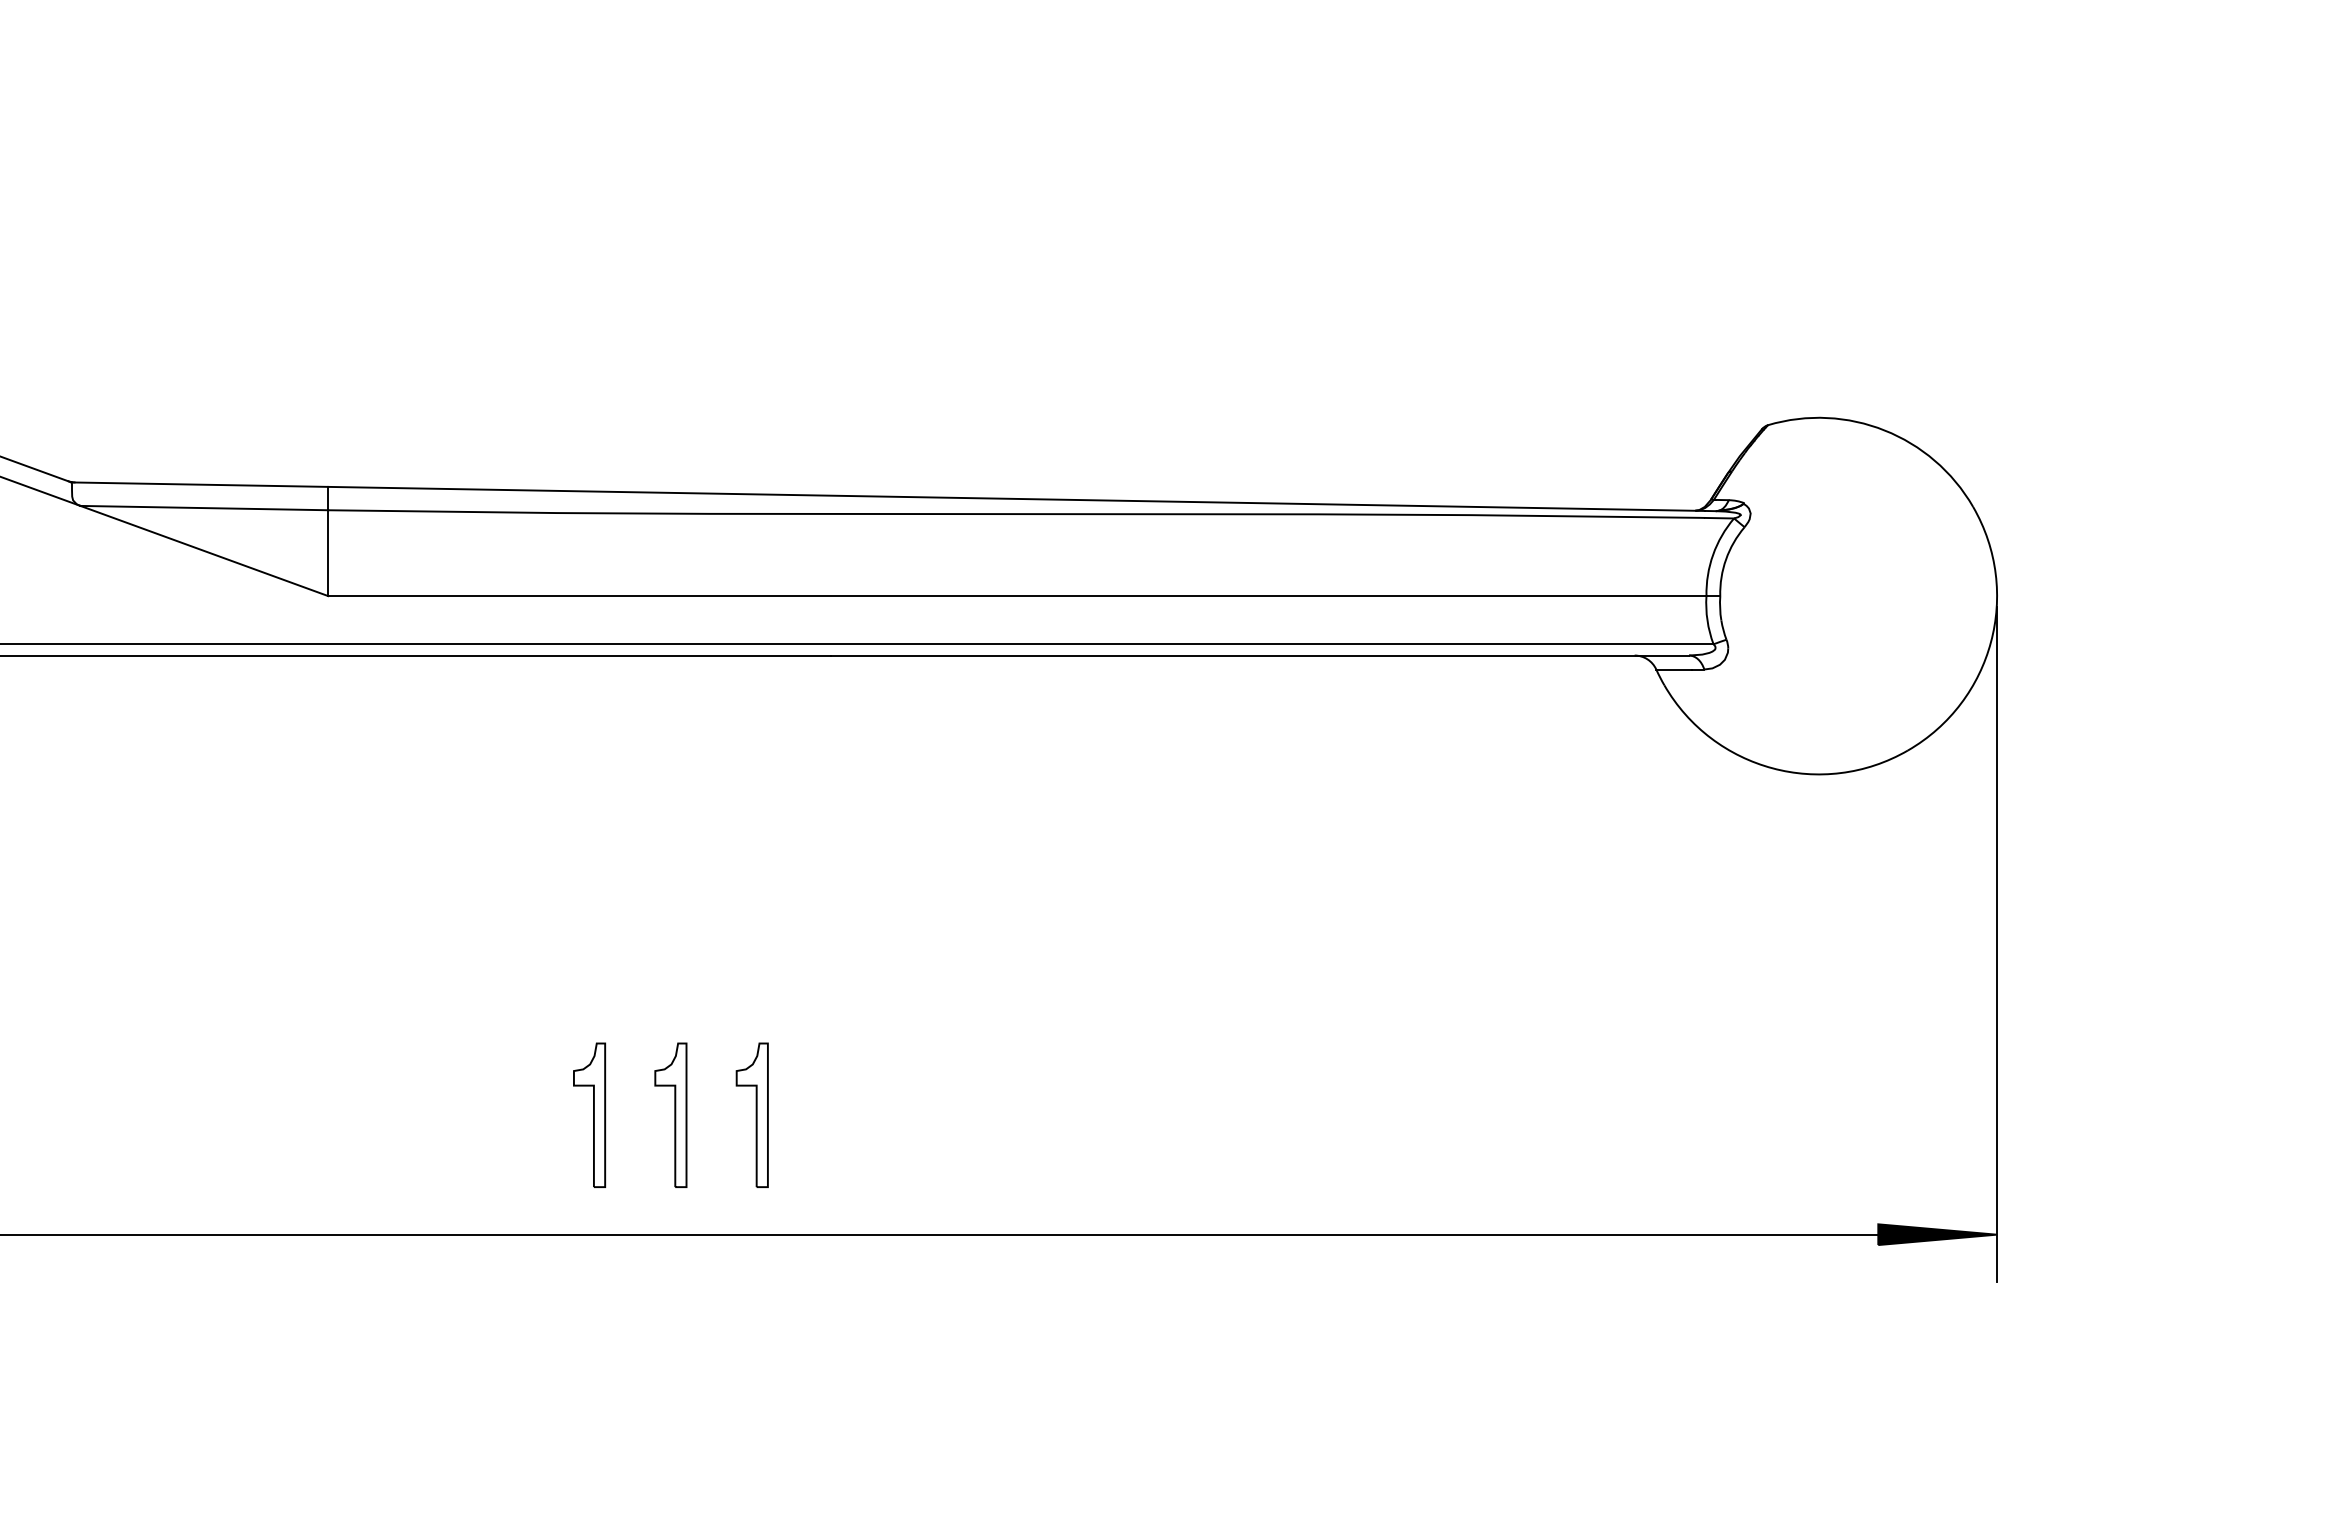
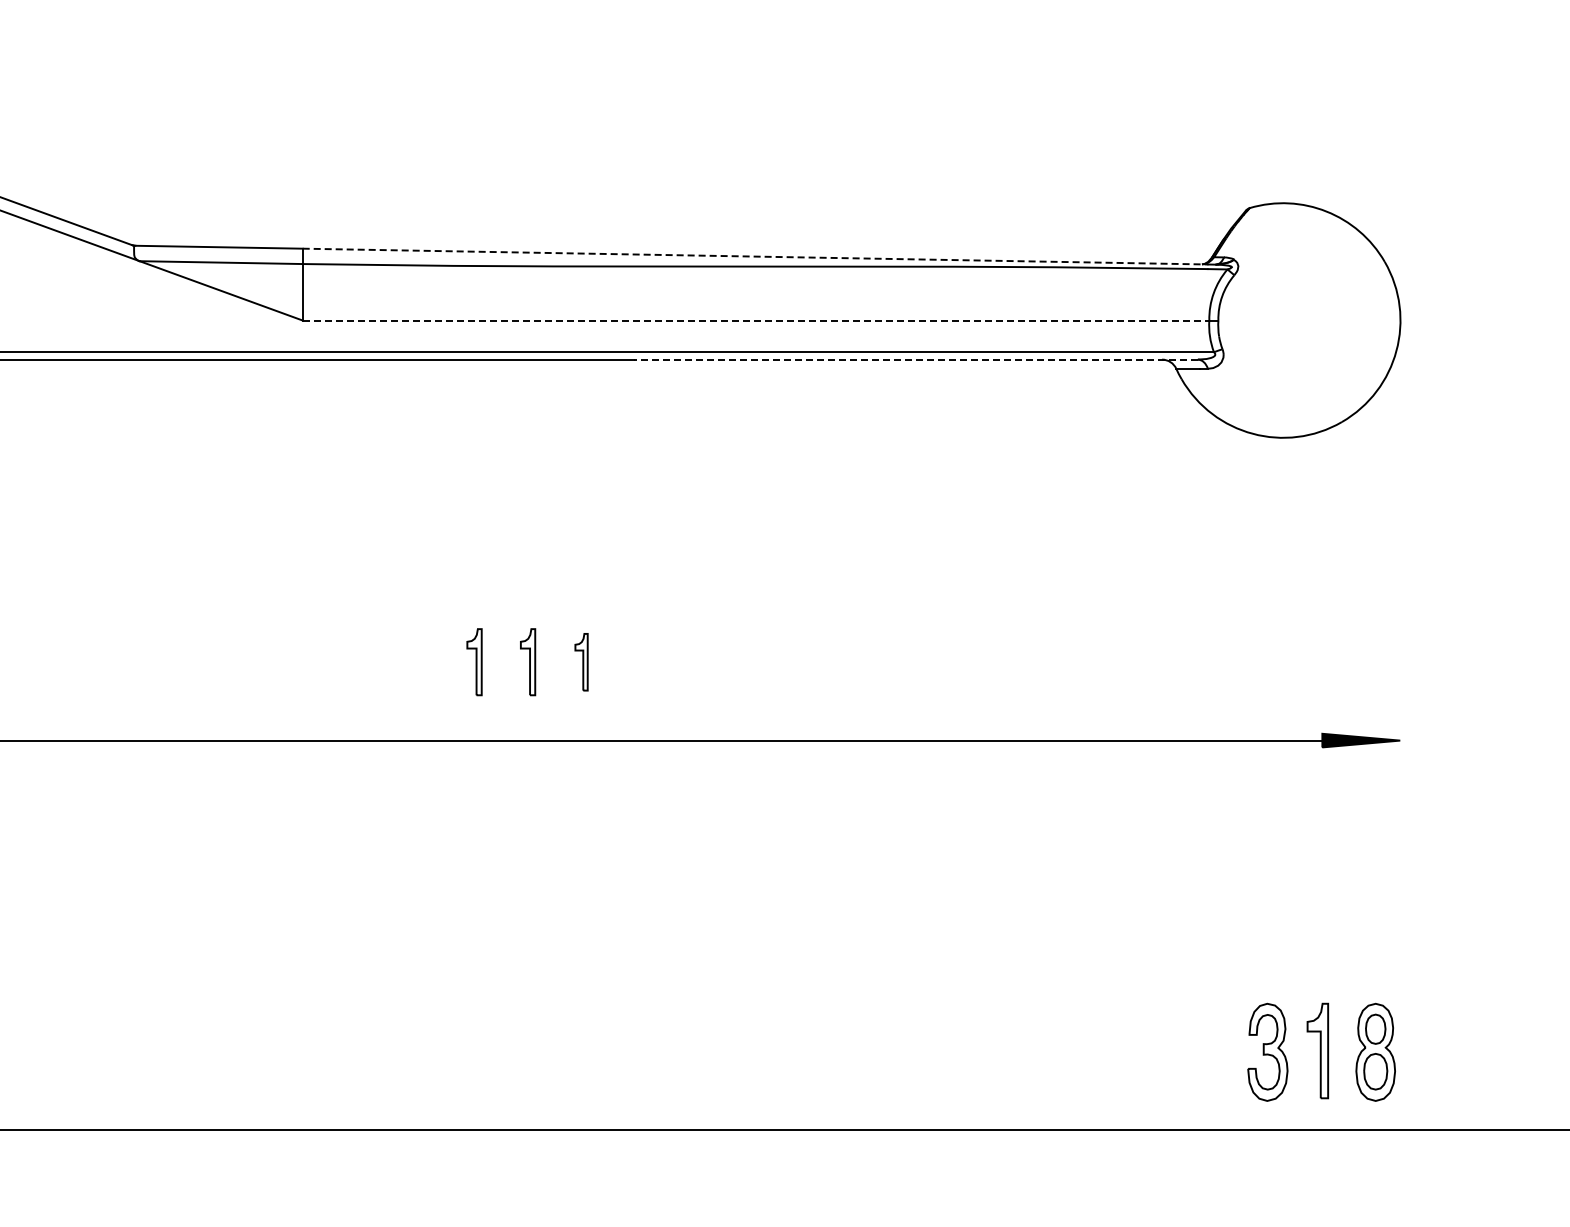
line: (1016, 498) -> (755, 256), solid -> dashed
line: (1018, 596) -> (756, 320), solid -> dashed
line: (1259, 655) -> (915, 359), solid -> dashed
line: (1997, 944) -> (1400, 549), removed
part: (589, 1115) -> (474, 662), size x0.7
part: (670, 1115) -> (527, 662), size x0.7
part: (752, 1115) -> (581, 662), size x0.6

